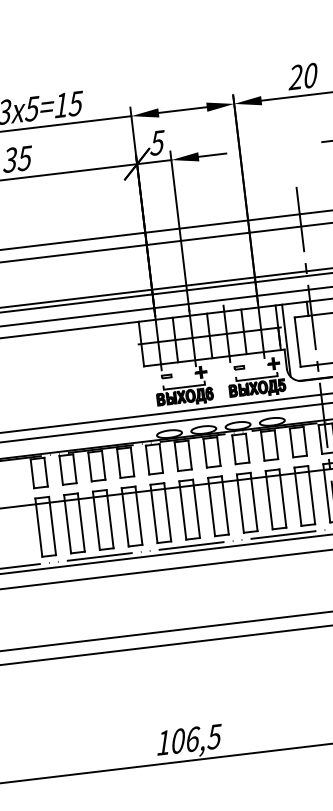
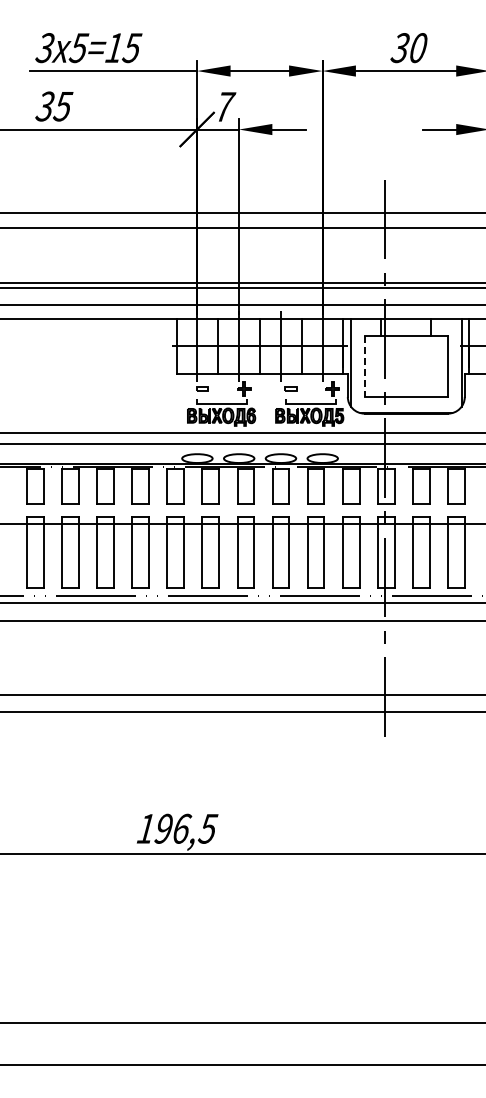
text: (295, 77) -> (399, 48), 20 -> 30
text: (158, 143) -> (225, 107), 5 -> 7
line: (297, 342) -> (364, 366), solid -> dashed
text: (177, 740) -> (163, 828), 106,5 -> 196,5

